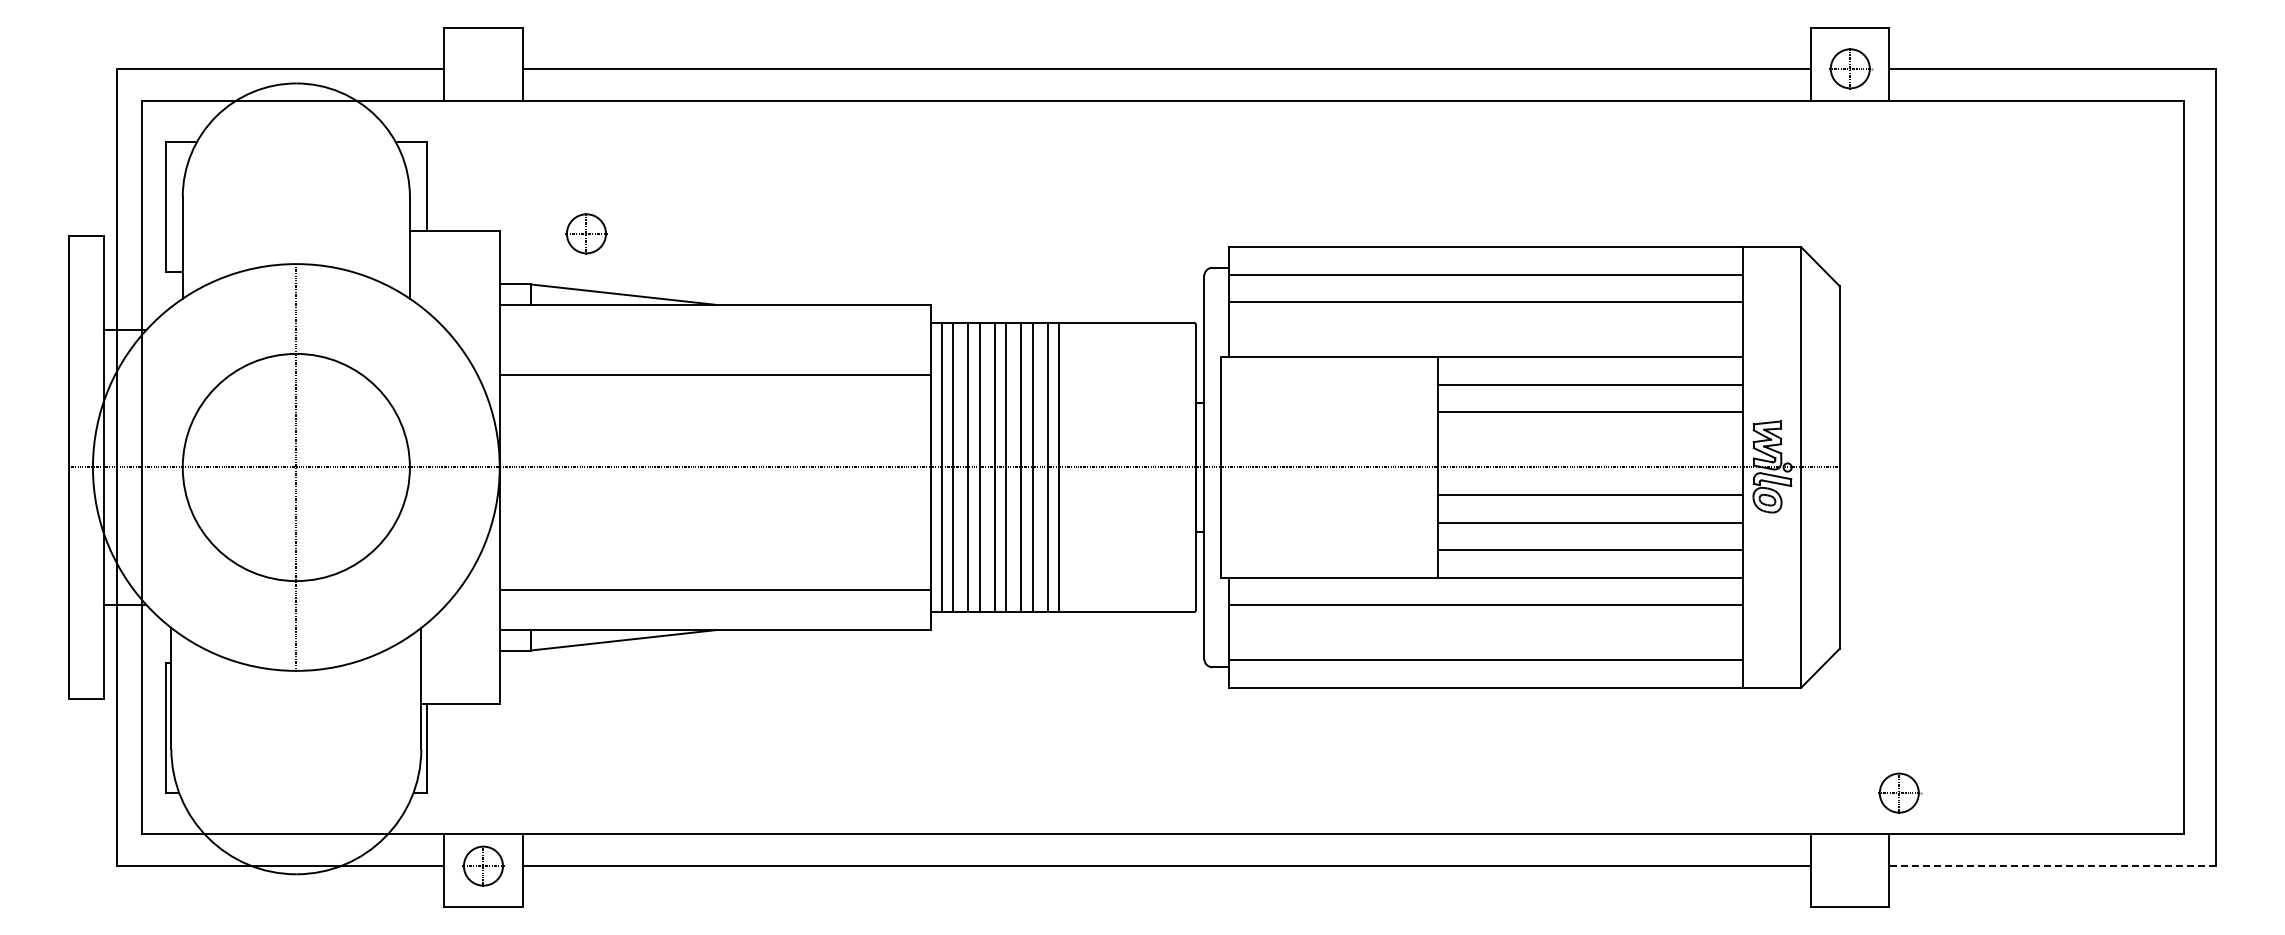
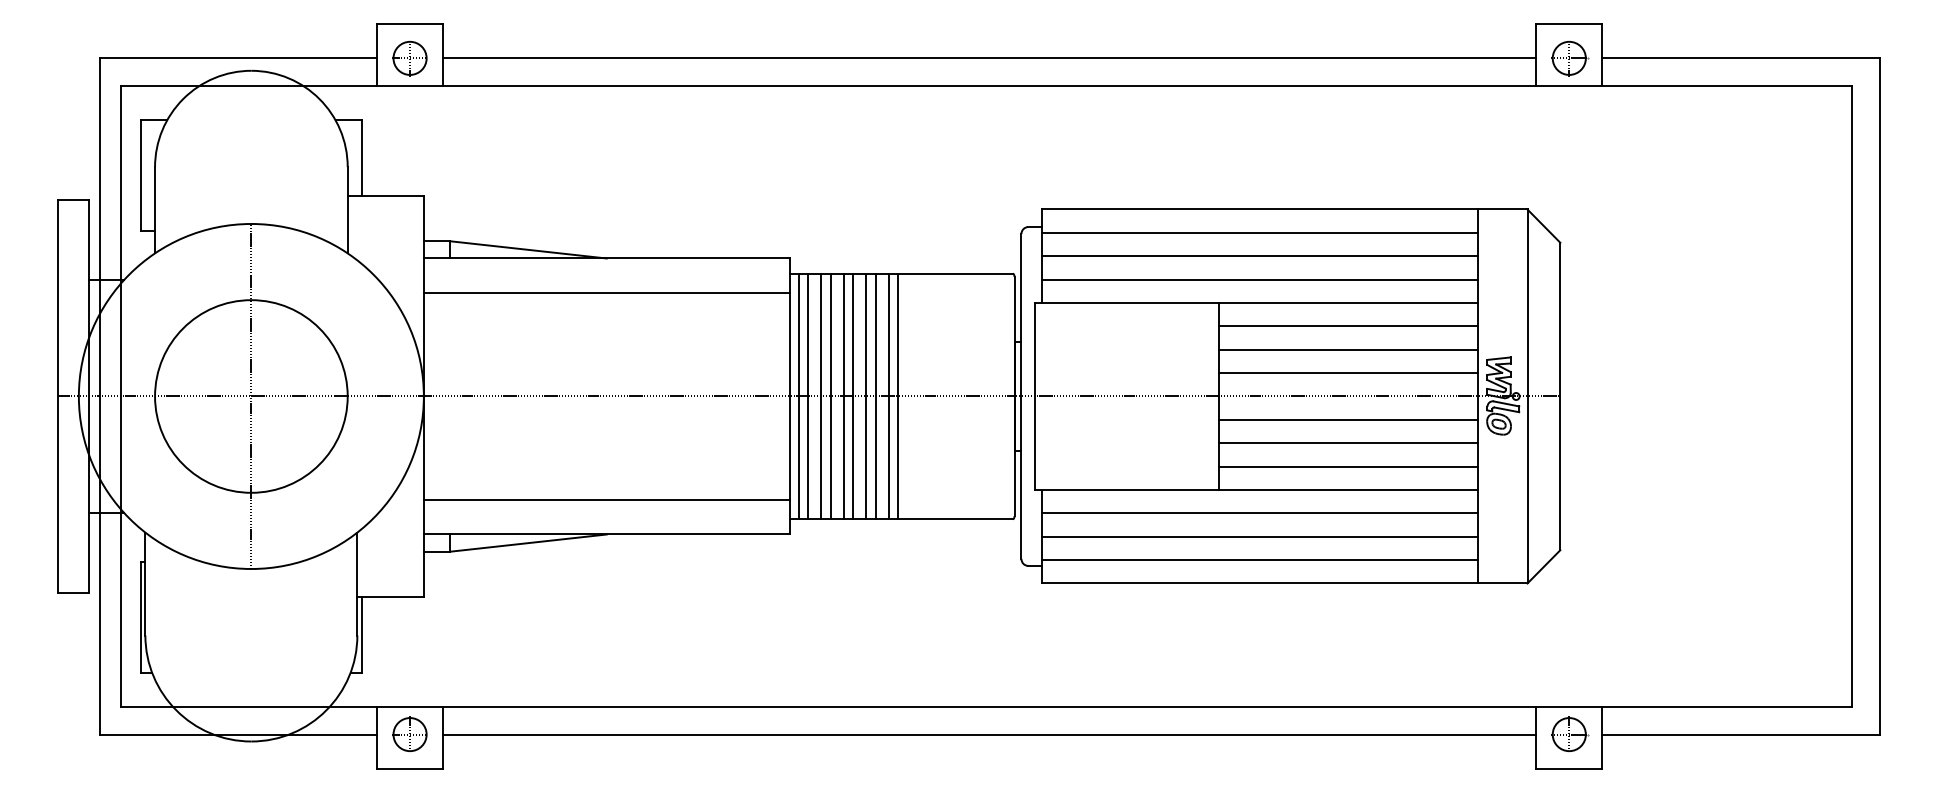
part: (586, 233) -> (410, 58), moved
line: (1485, 329) -> (1259, 279), added
line: (714, 375) -> (606, 293), moved
line: (1590, 440) -> (1348, 373), added
line: (1485, 632) -> (1259, 536), added
part: (1900, 792) -> (1570, 734), moved
line: (2052, 866) -> (1740, 734), dashed -> solid

